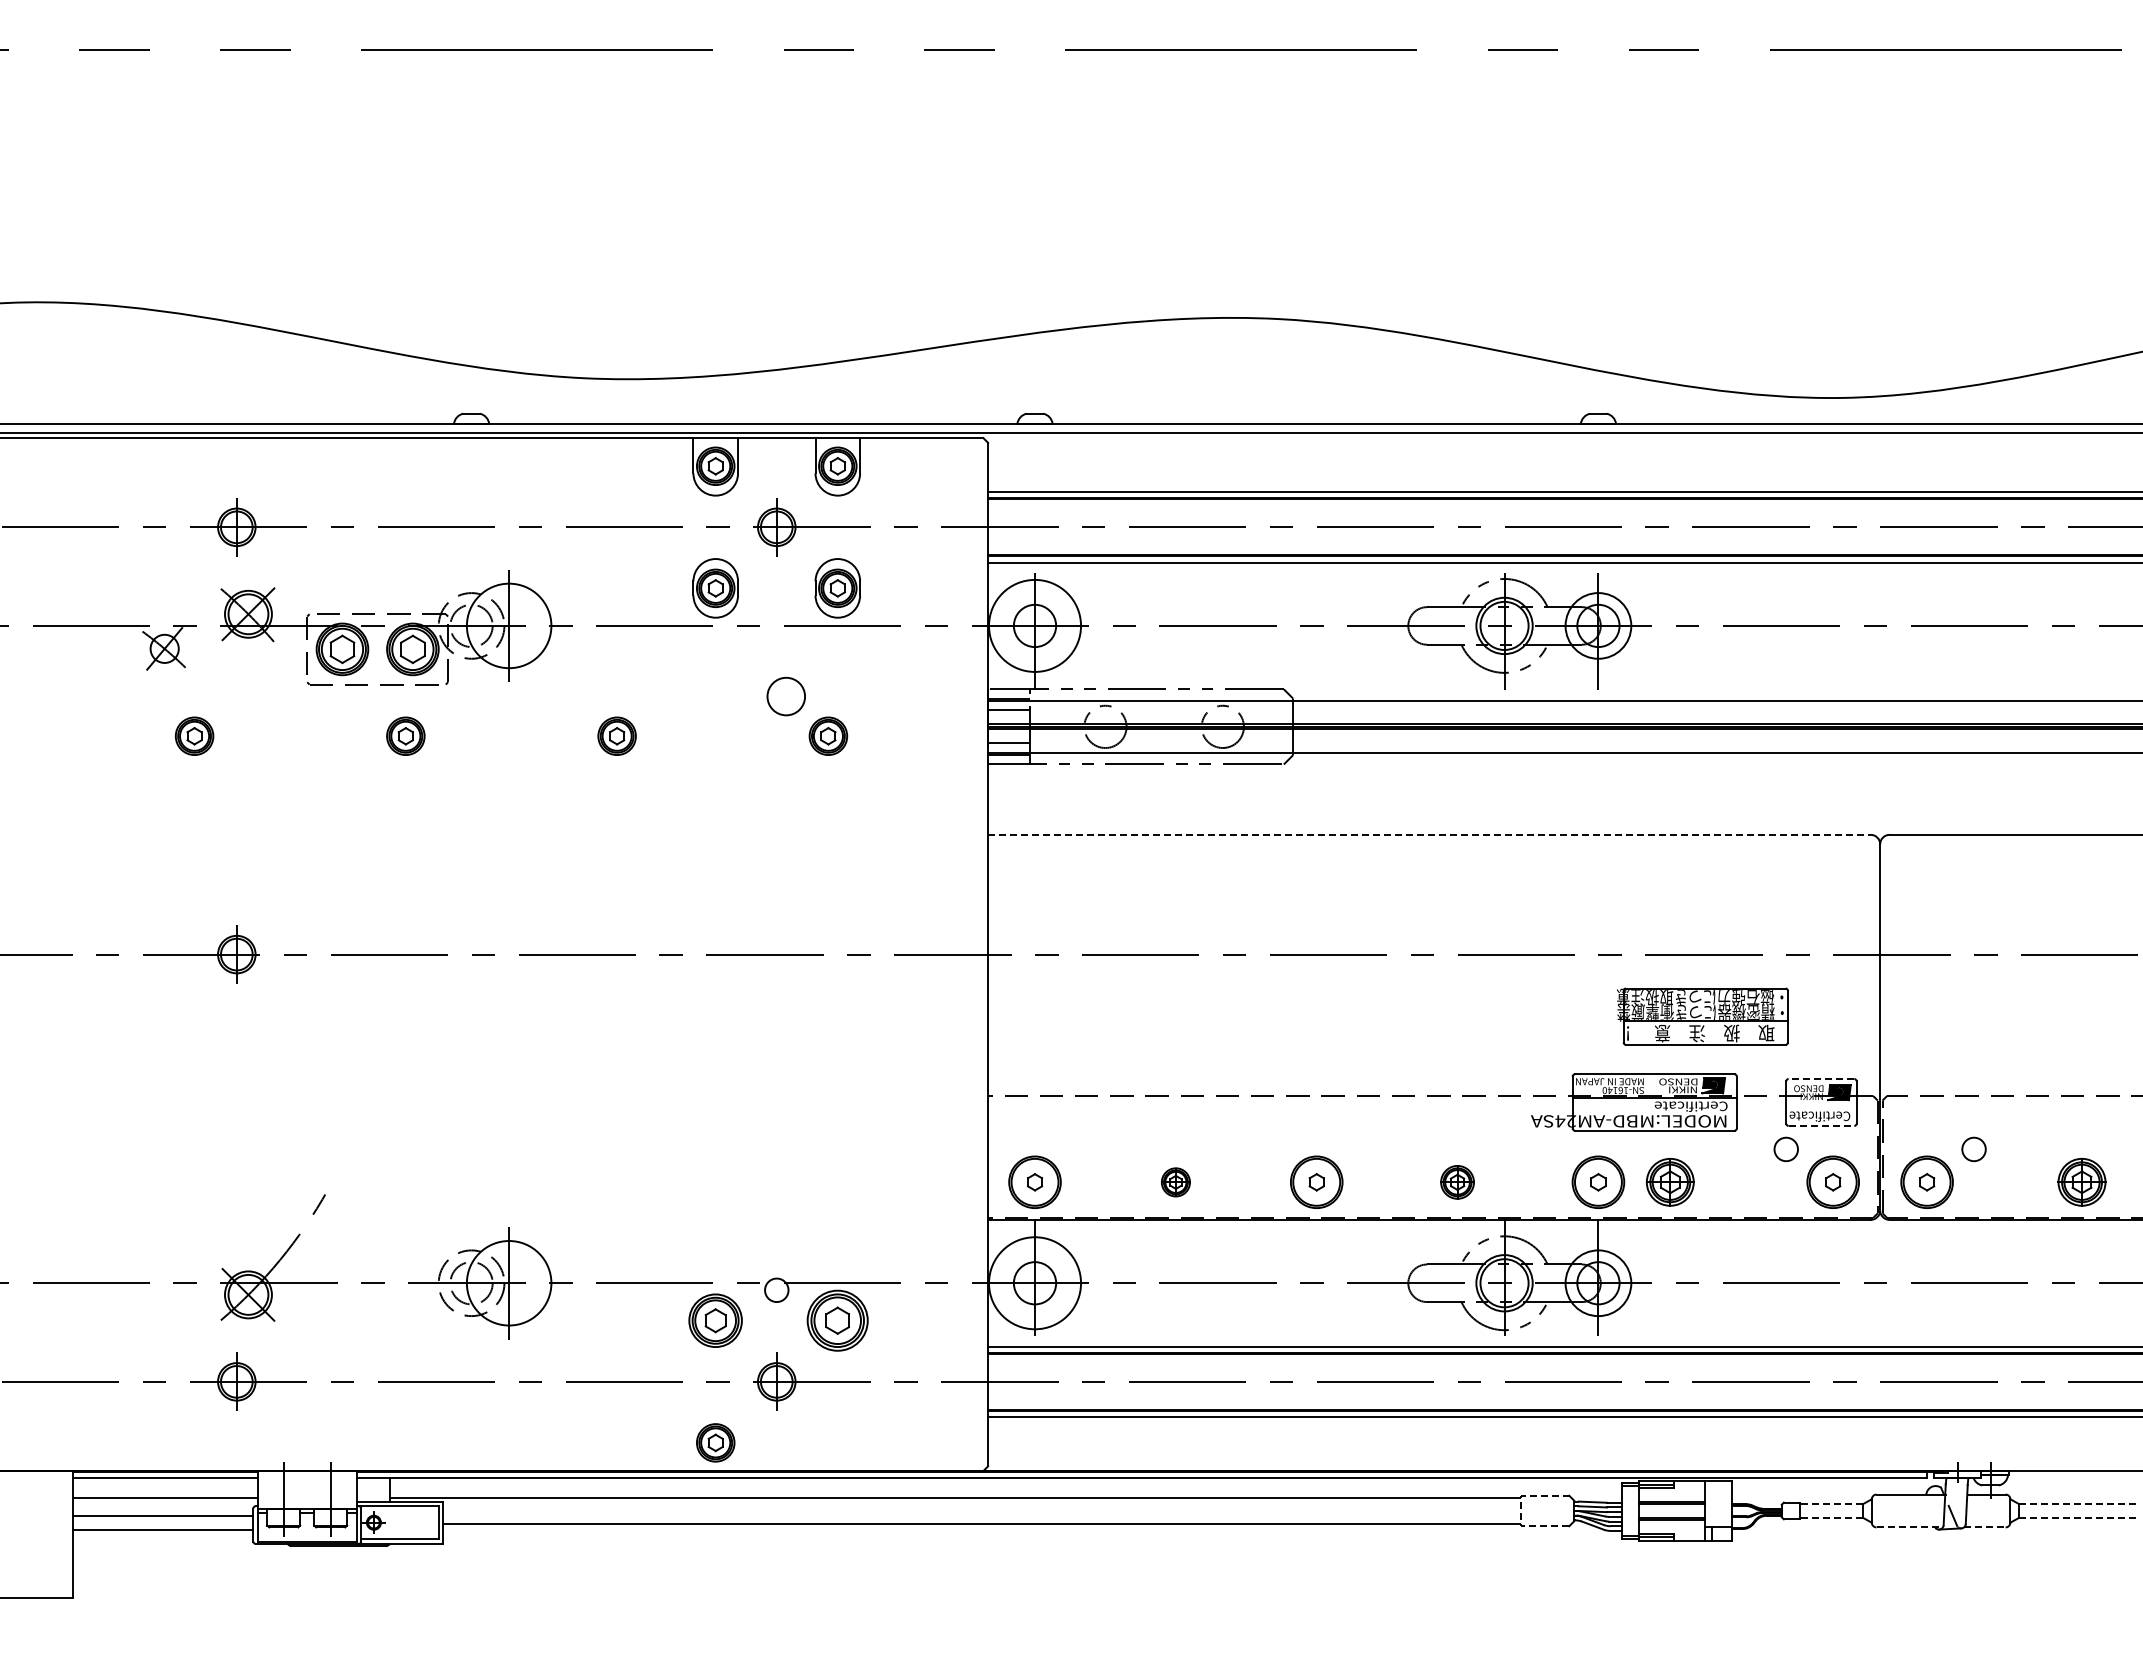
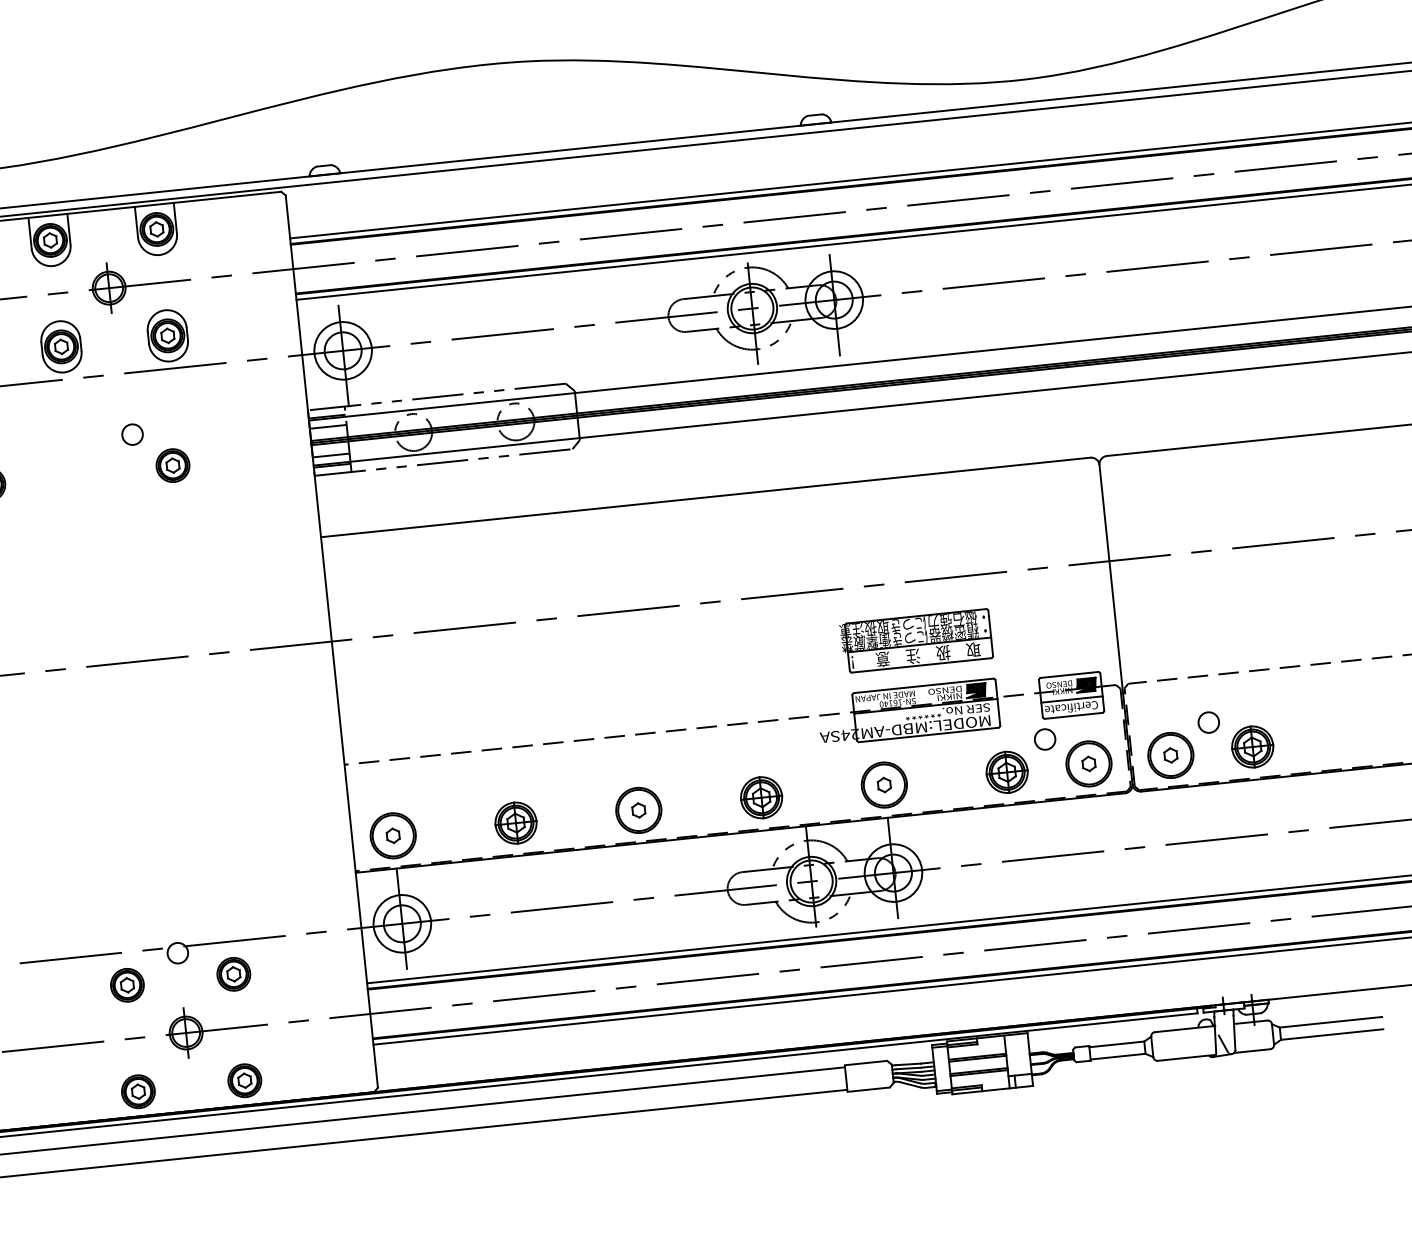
circle: (1034, 625) -> (342, 350), size x0.71
circle: (785, 695) -> (131, 433), size x0.62
line: (1429, 834) -> (705, 497), dashed -> solid
part: (1702, 1016) -> (916, 640), moved
line: (1821, 1079) -> (1069, 675), dashed -> solid
text: (1678, 1106) -> (947, 711), Certificate -> SER No.******
line: (1821, 1107) -> (1072, 699), added
line: (1821, 1125) -> (1073, 715), dashed -> solid
part: (1175, 1182) -> (515, 823), size x1.67
part: (1457, 1182) -> (761, 797), size x1.43
part: (1670, 1182) -> (1007, 772), moved
part: (2081, 1182) -> (1252, 747), moved
circle: (1034, 1283) -> (401, 924), size x0.71
part: (715, 1320) -> (127, 985), size x0.71
part: (837, 1320) -> (233, 974), size x0.62
part: (837, 1442) -> (244, 1080), added
line: (1831, 1503) -> (1116, 1044), dashed -> solid
line: (2077, 1503) -> (1330, 1021), dashed -> solid
line: (1520, 1510) -> (846, 1078), dashed -> solid
line: (1831, 1518) -> (1117, 1057), dashed -> solid
line: (2077, 1518) -> (1332, 1034), dashed -> solid
line: (1910, 1527) -> (1187, 1057), dashed -> solid
line: (1984, 1527) -> (1251, 1051), dashed -> solid

